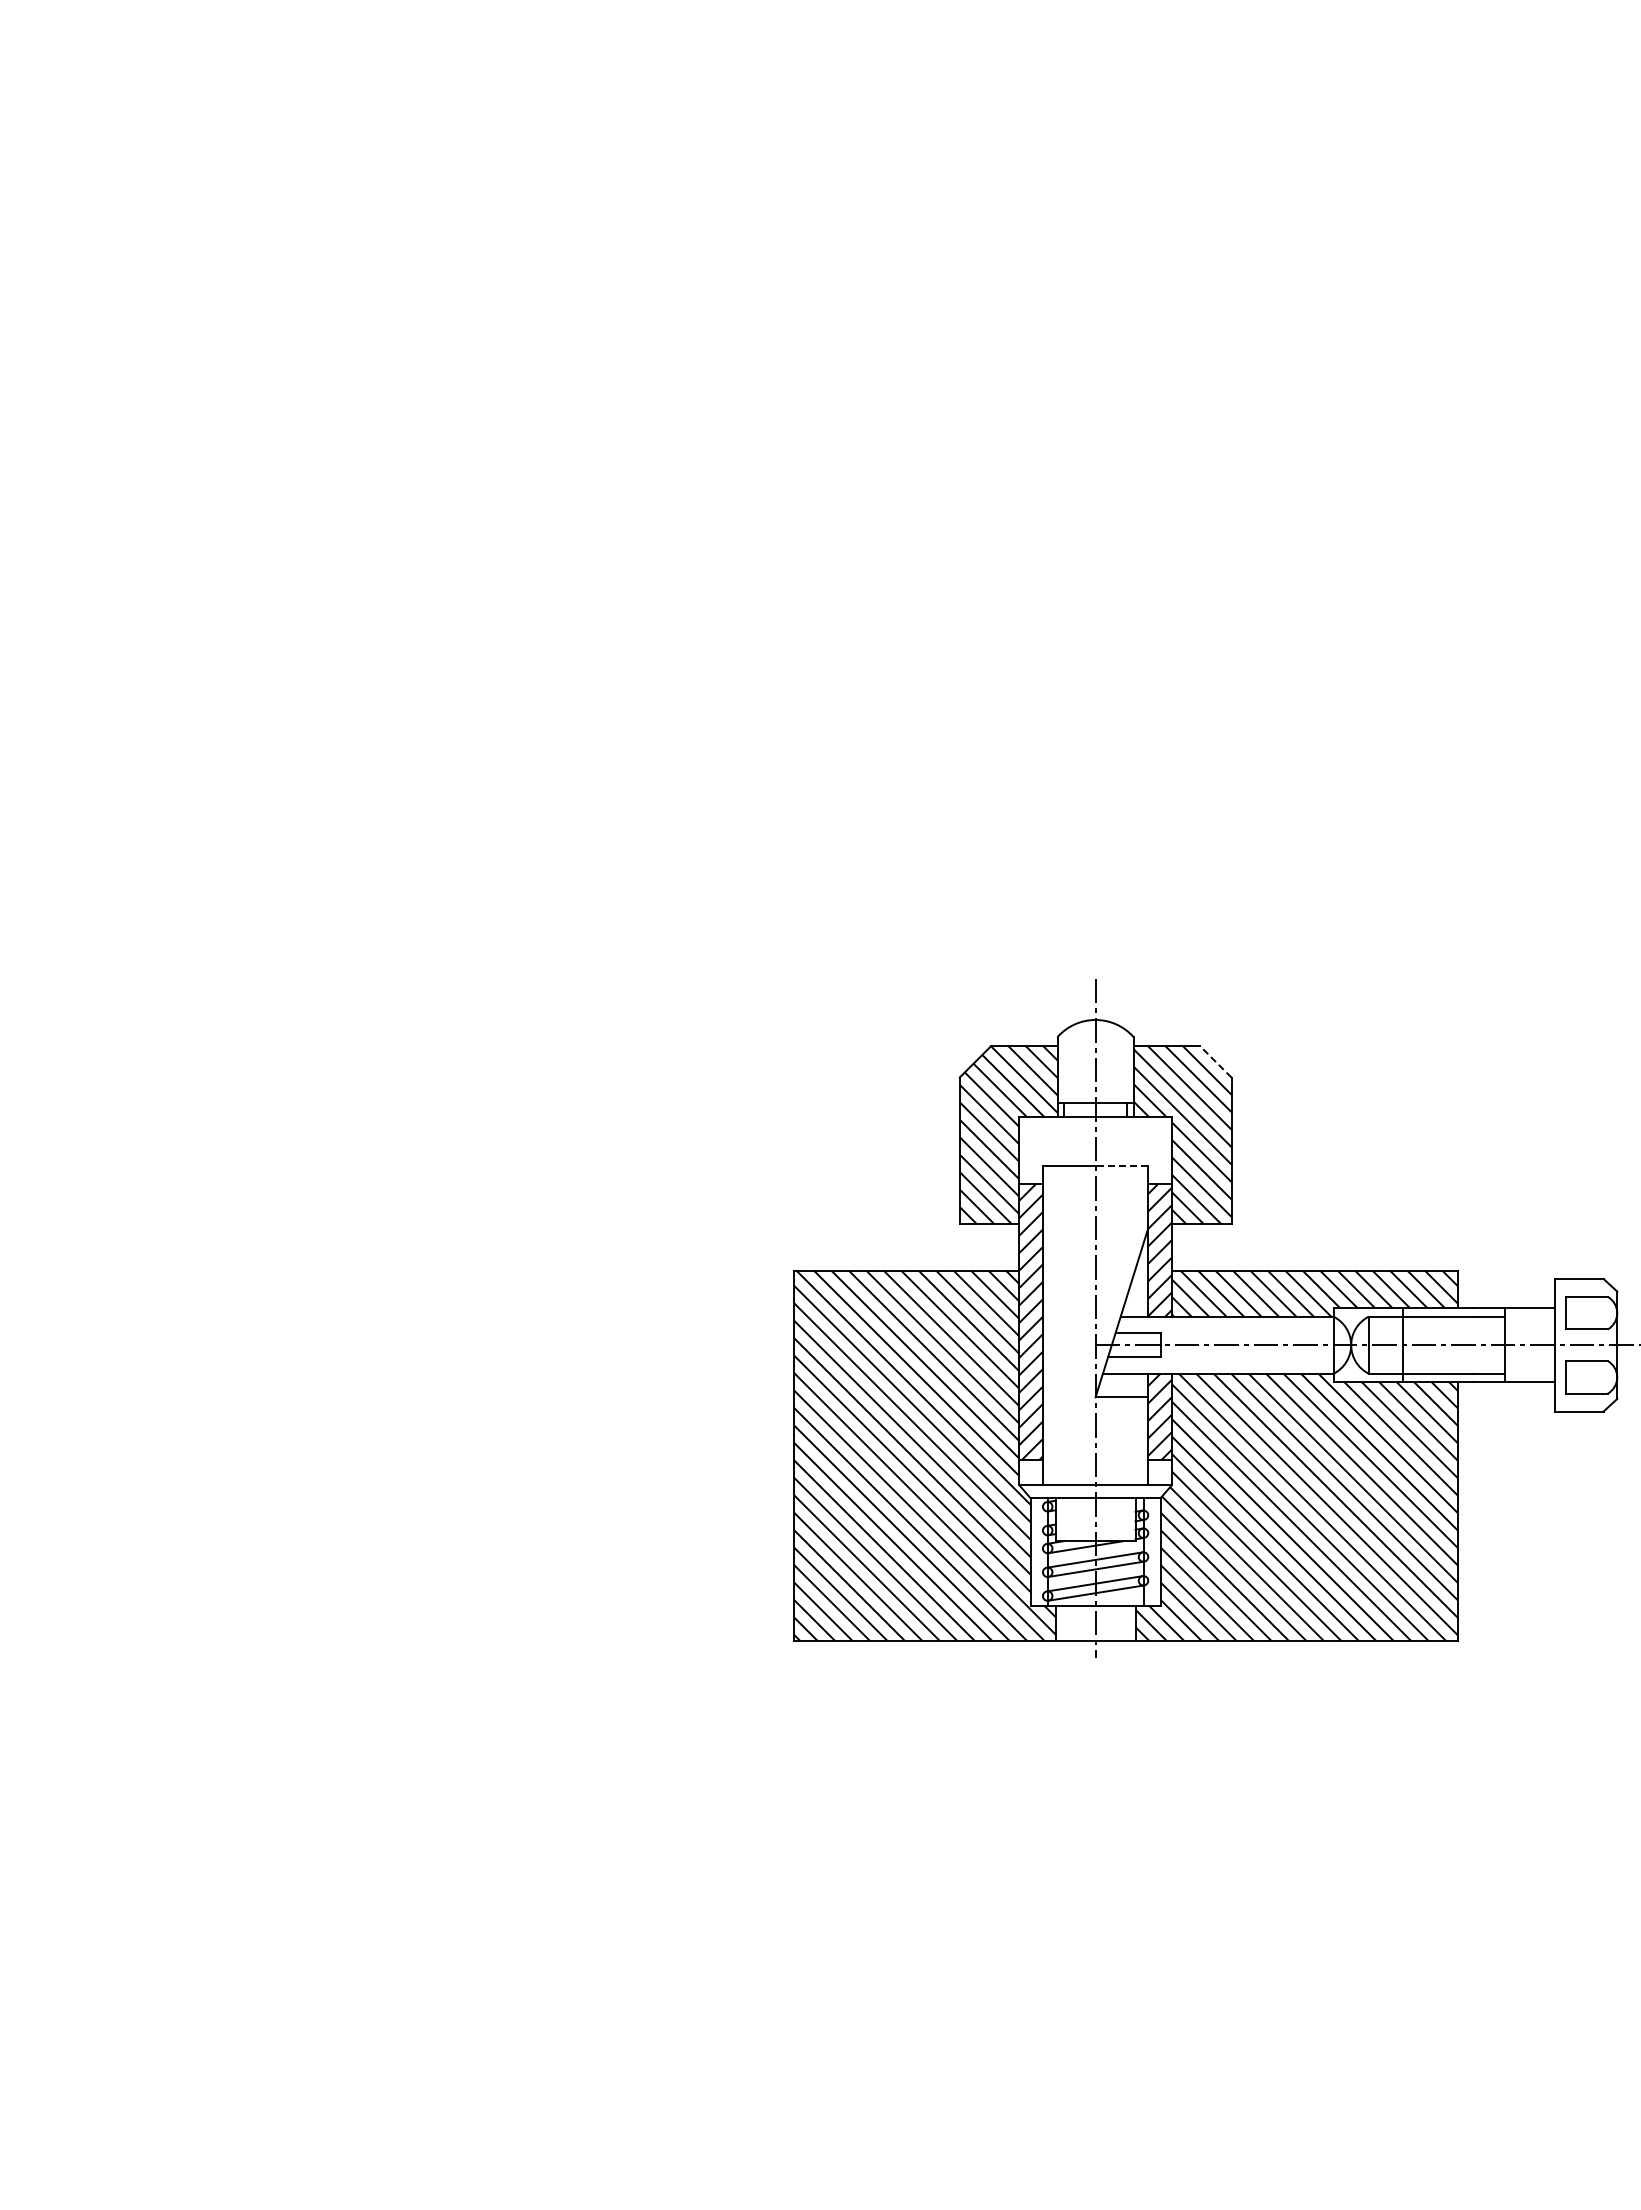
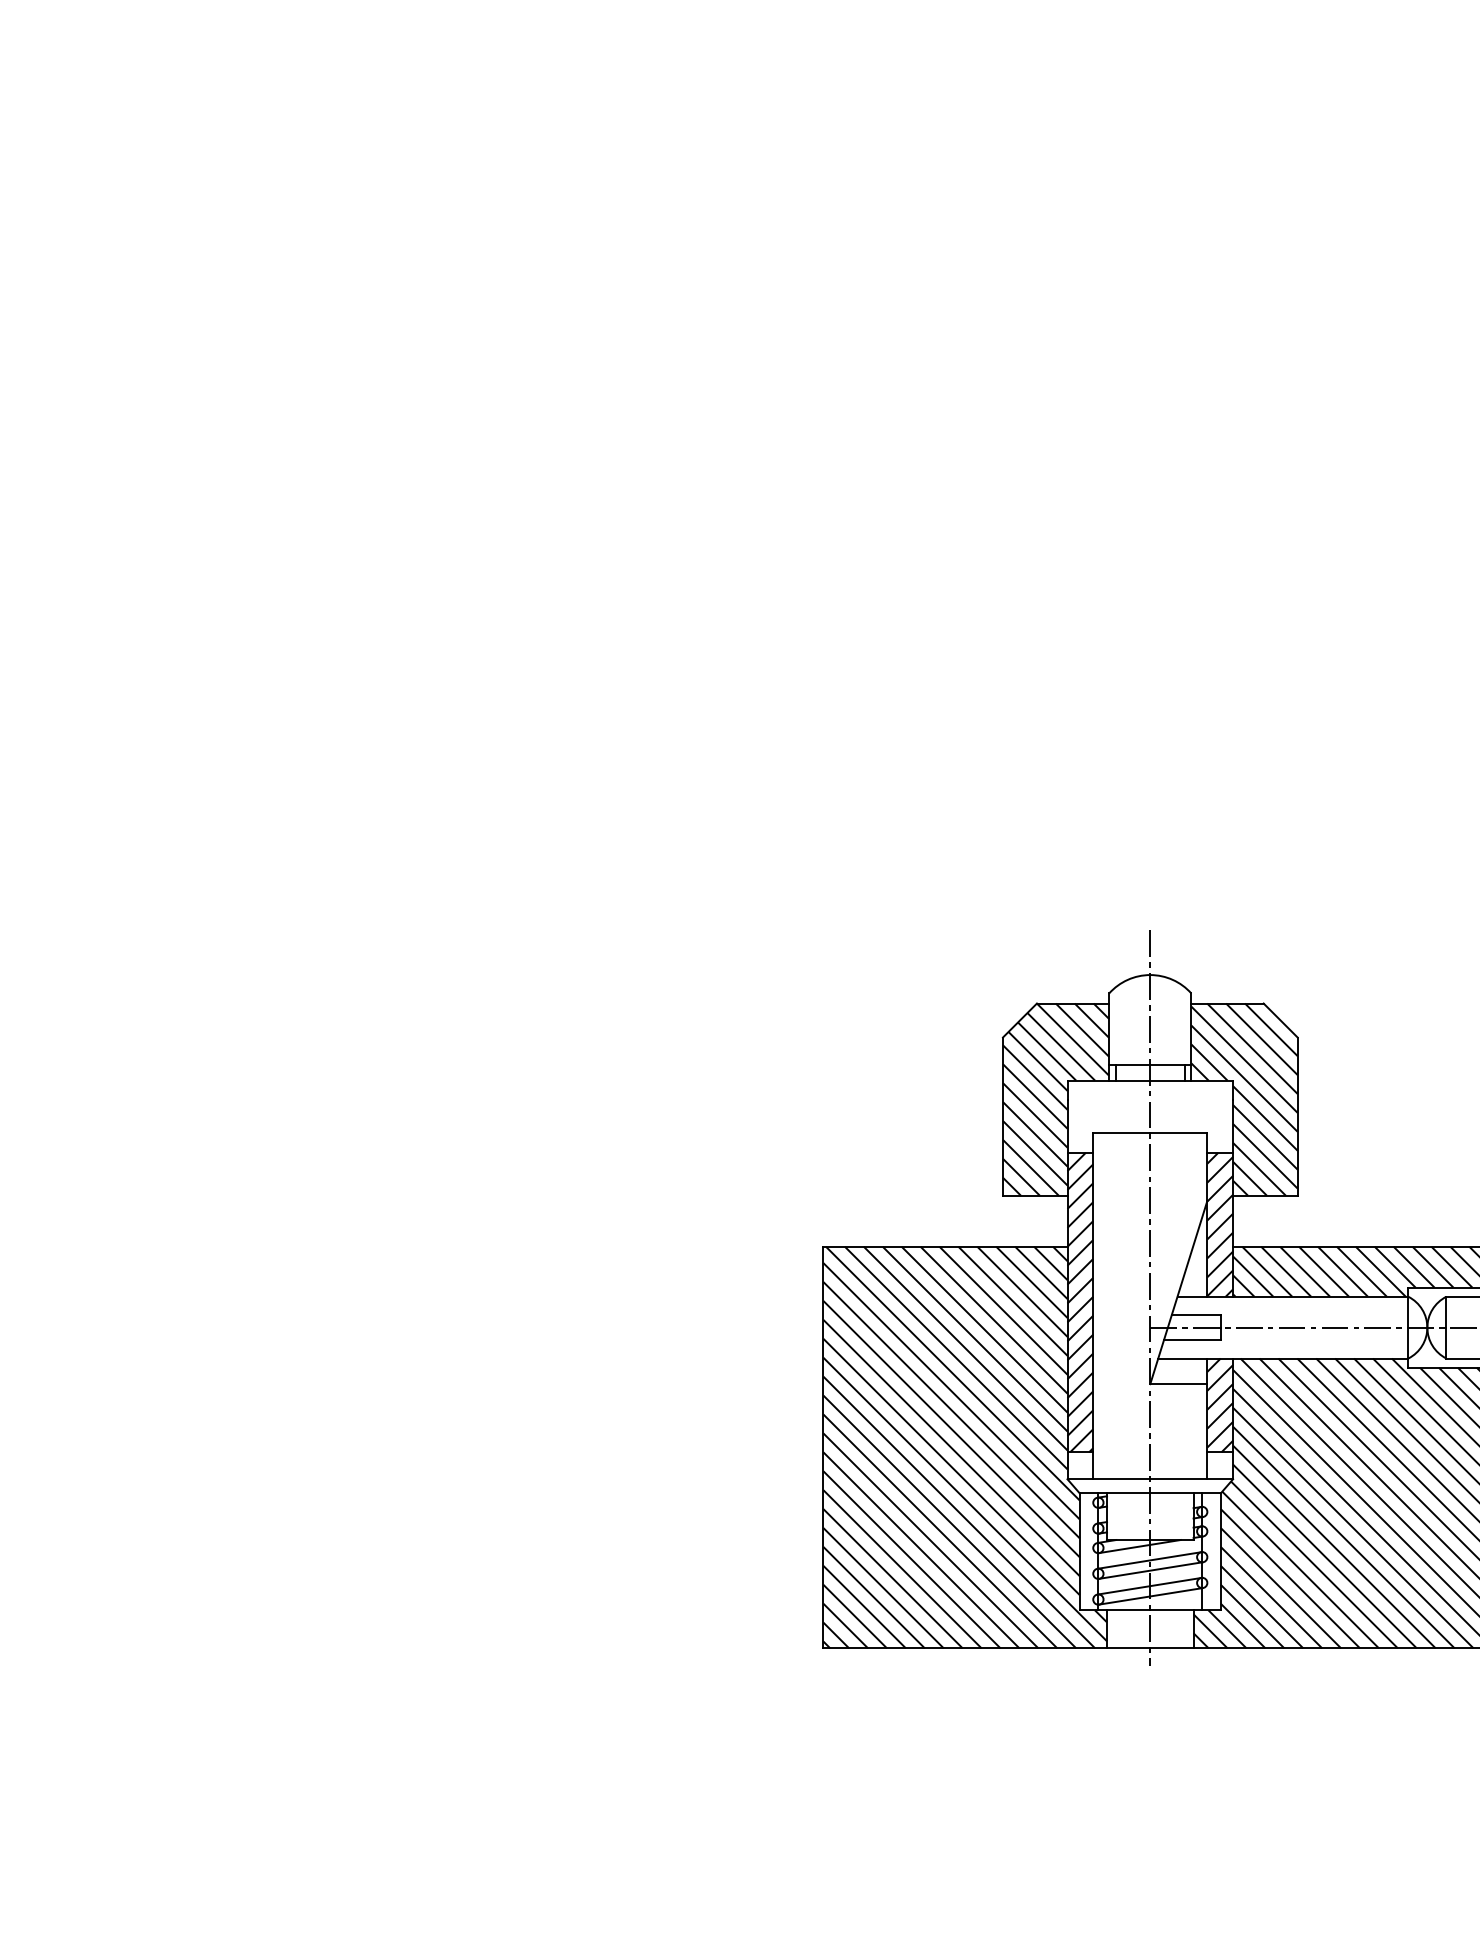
line: (1215, 1061) -> (1280, 1020), dashed -> solid
line: (1121, 1165) -> (1178, 1132), dashed -> solid

